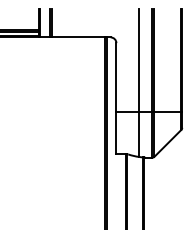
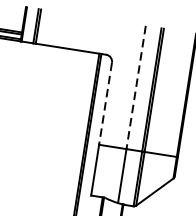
line: (139, 60) -> (136, 87), solid -> dashed
line: (116, 78) -> (105, 104), solid -> dashed

